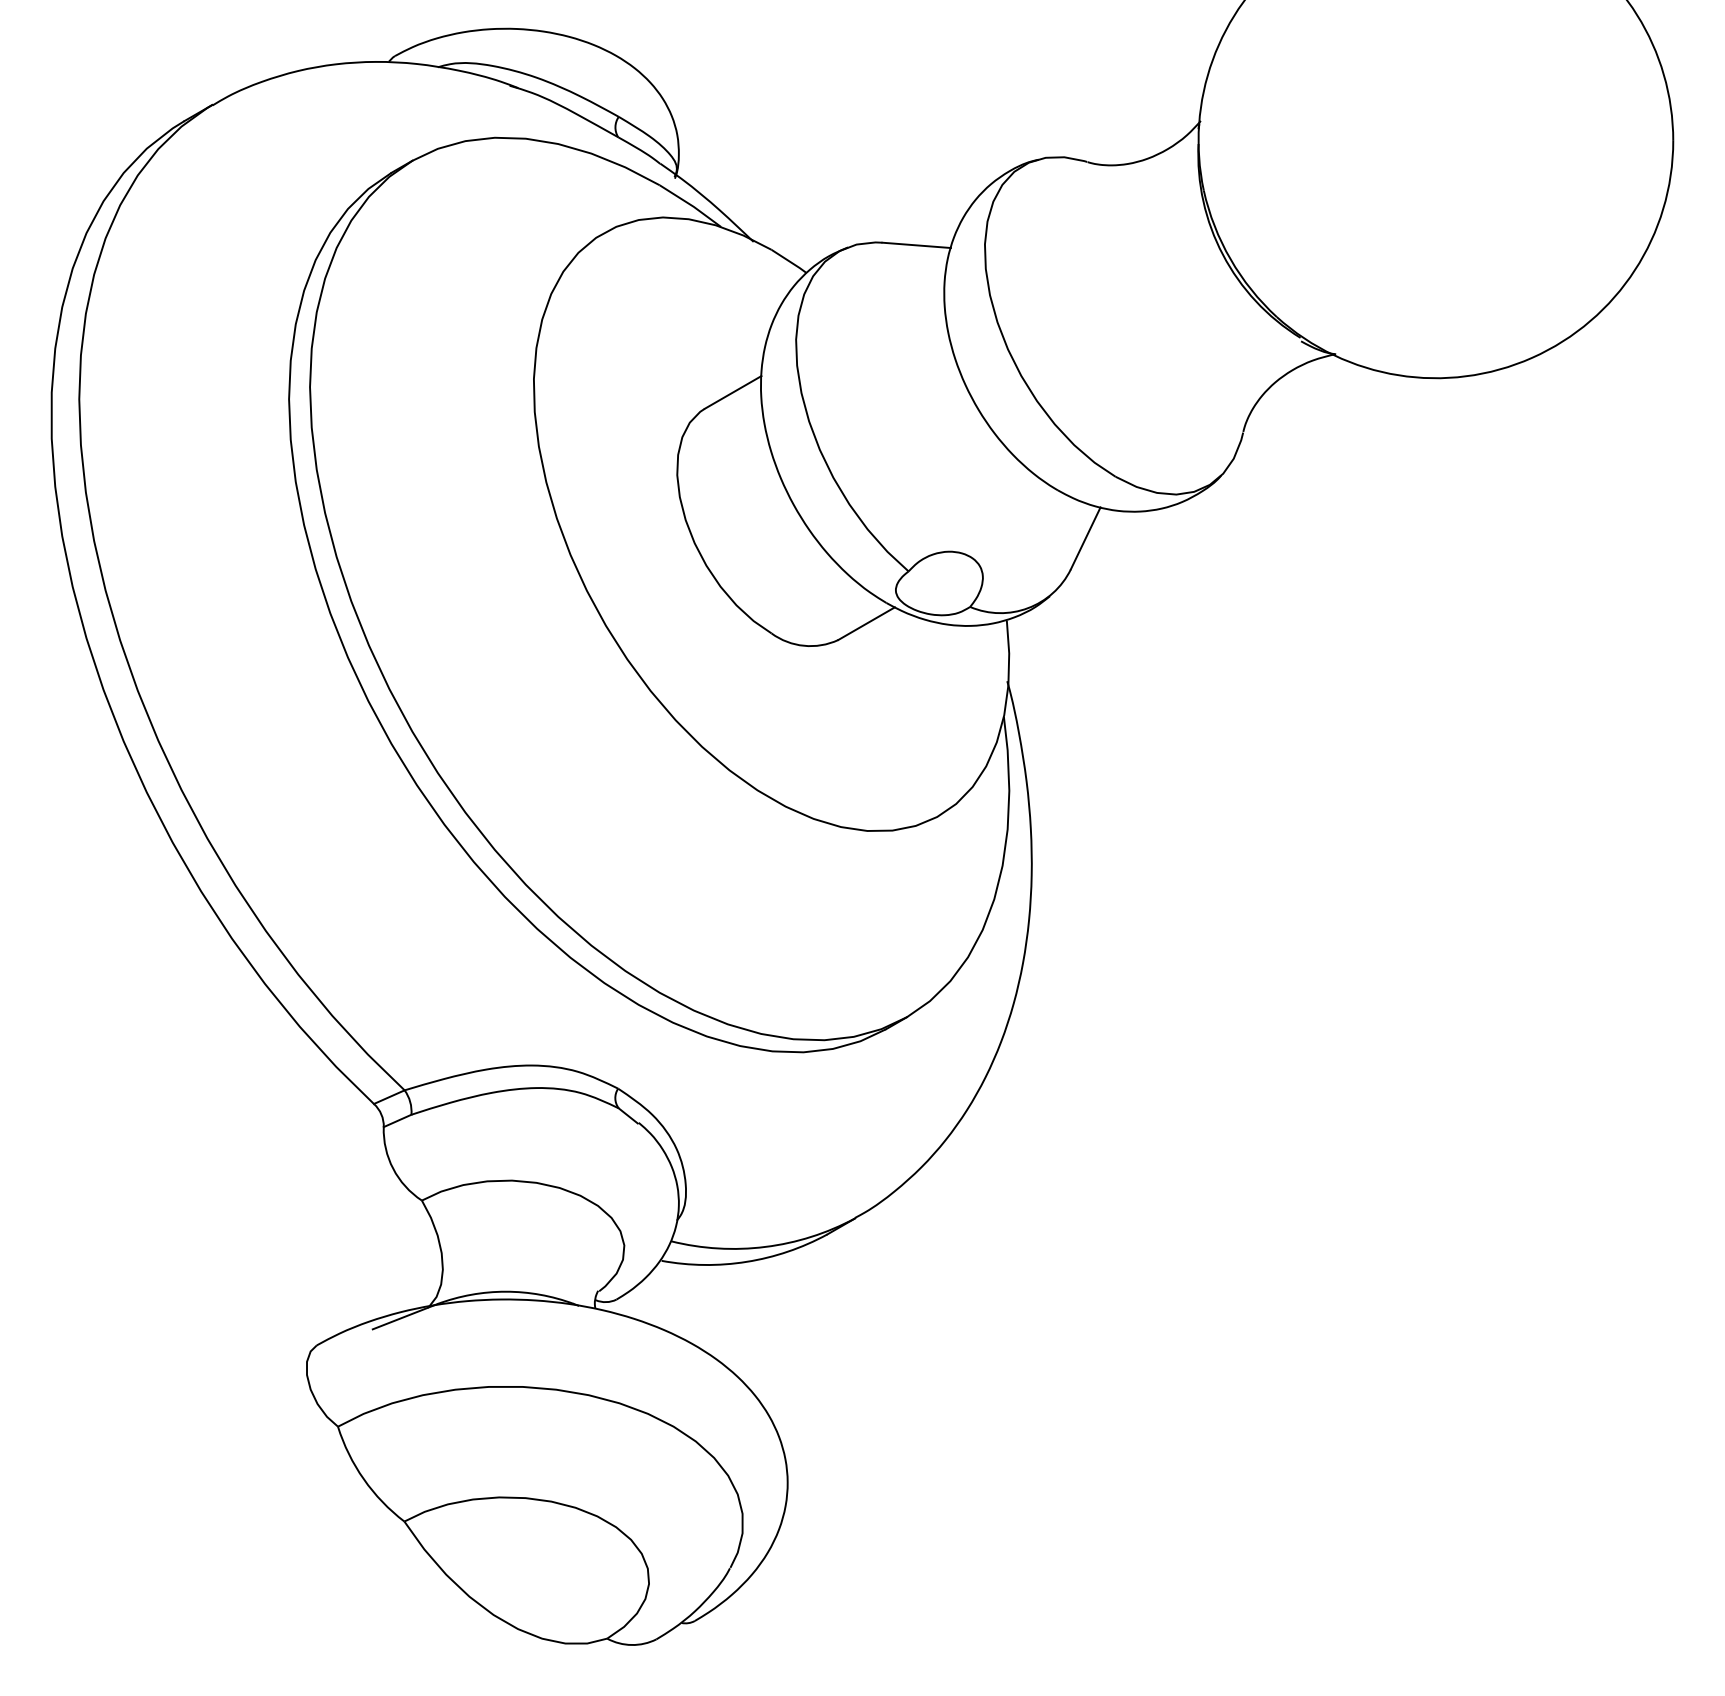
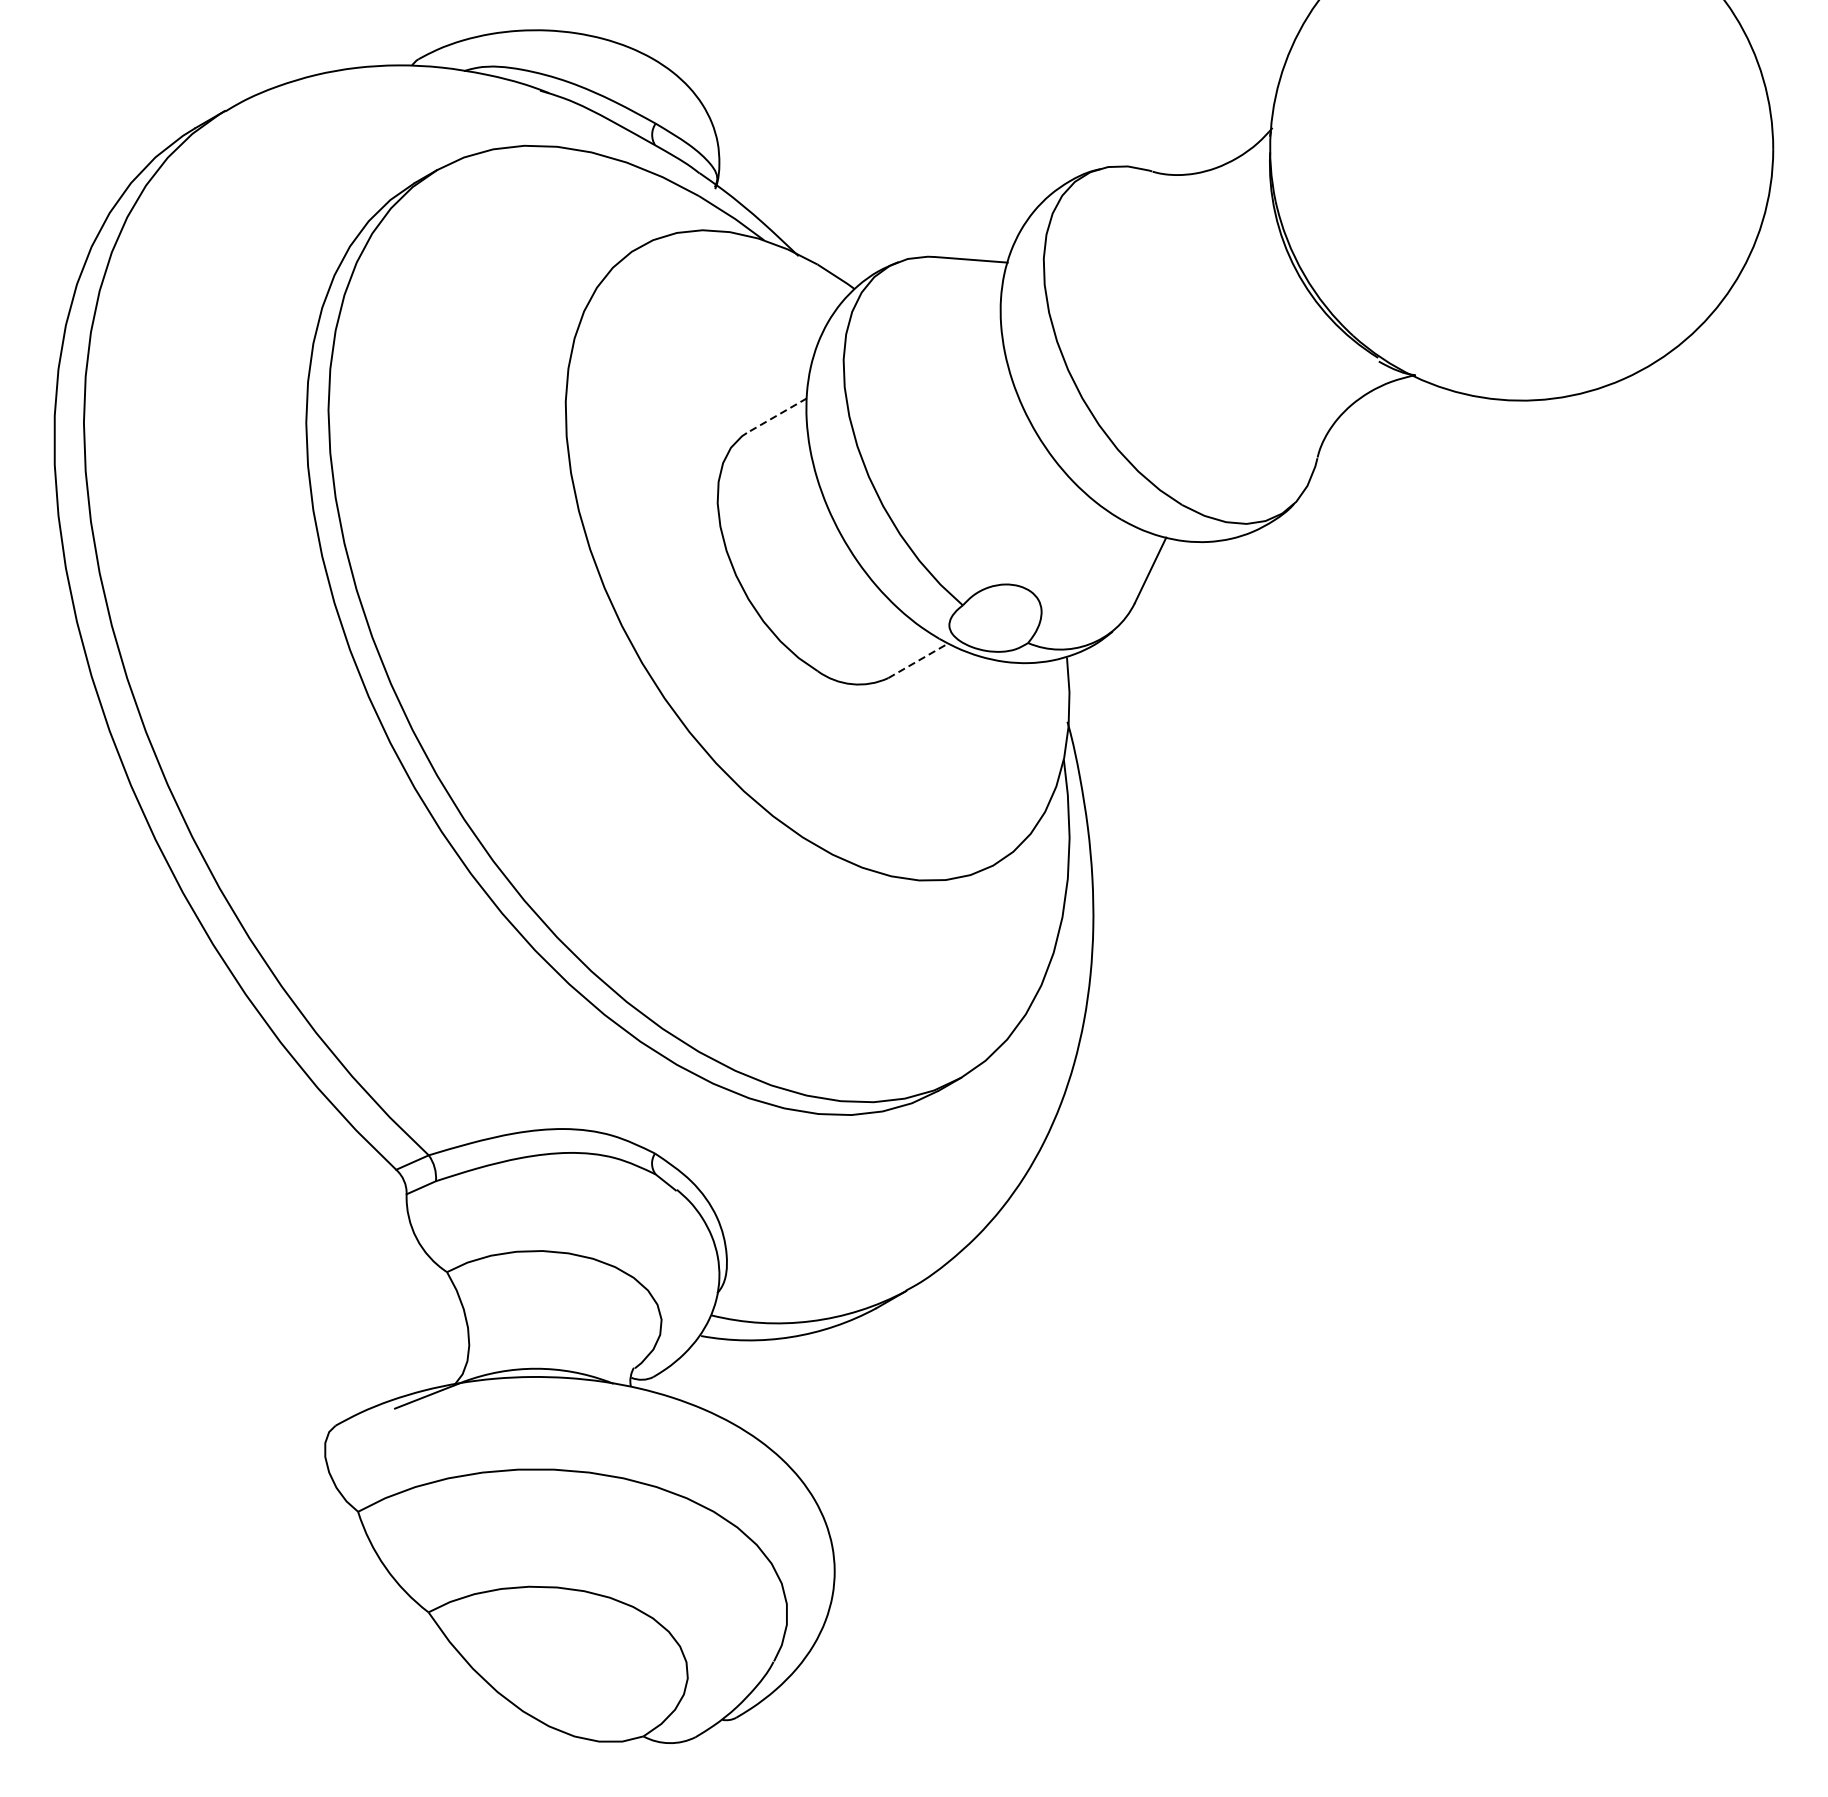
line: (733, 392) -> (777, 415), solid -> dashed
line: (866, 623) -> (918, 660), solid -> dashed

